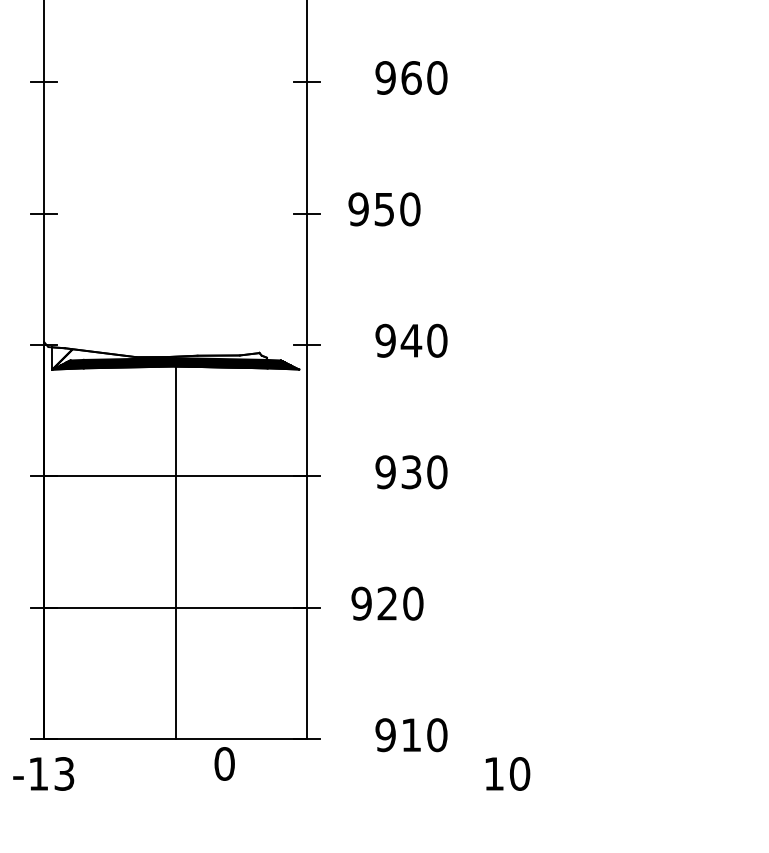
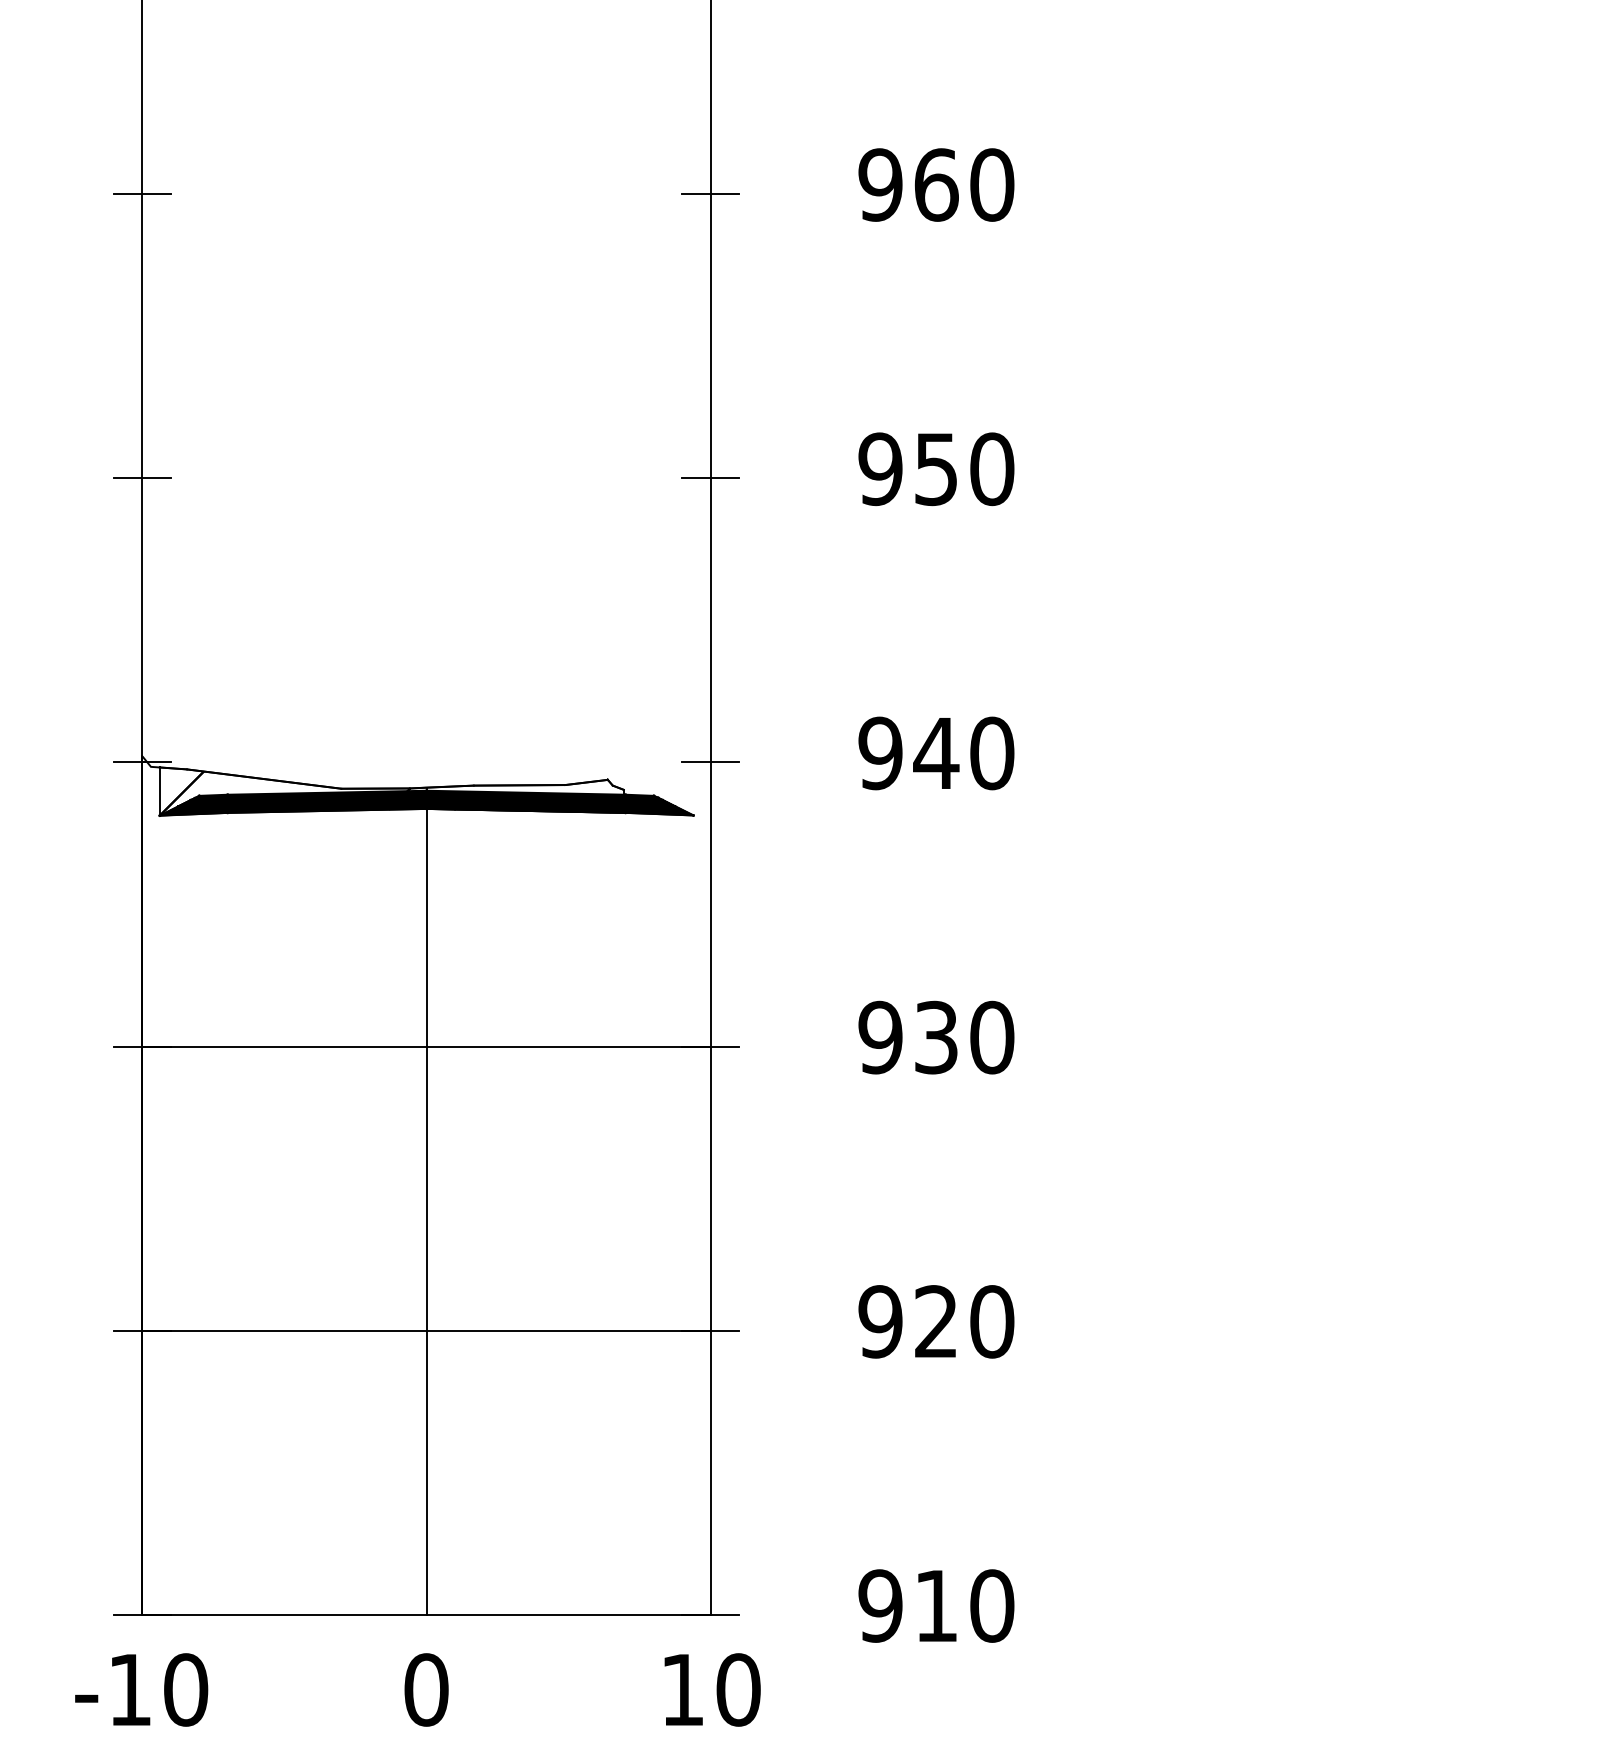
text: (384, 209) -> (936, 469), moved
text: (387, 603) -> (936, 1321), moved
text: (224, 763) -> (426, 1688), moved
text: (64, 773) -> (186, 1688), -13 -> -10
text: (507, 773) -> (711, 1688), moved

